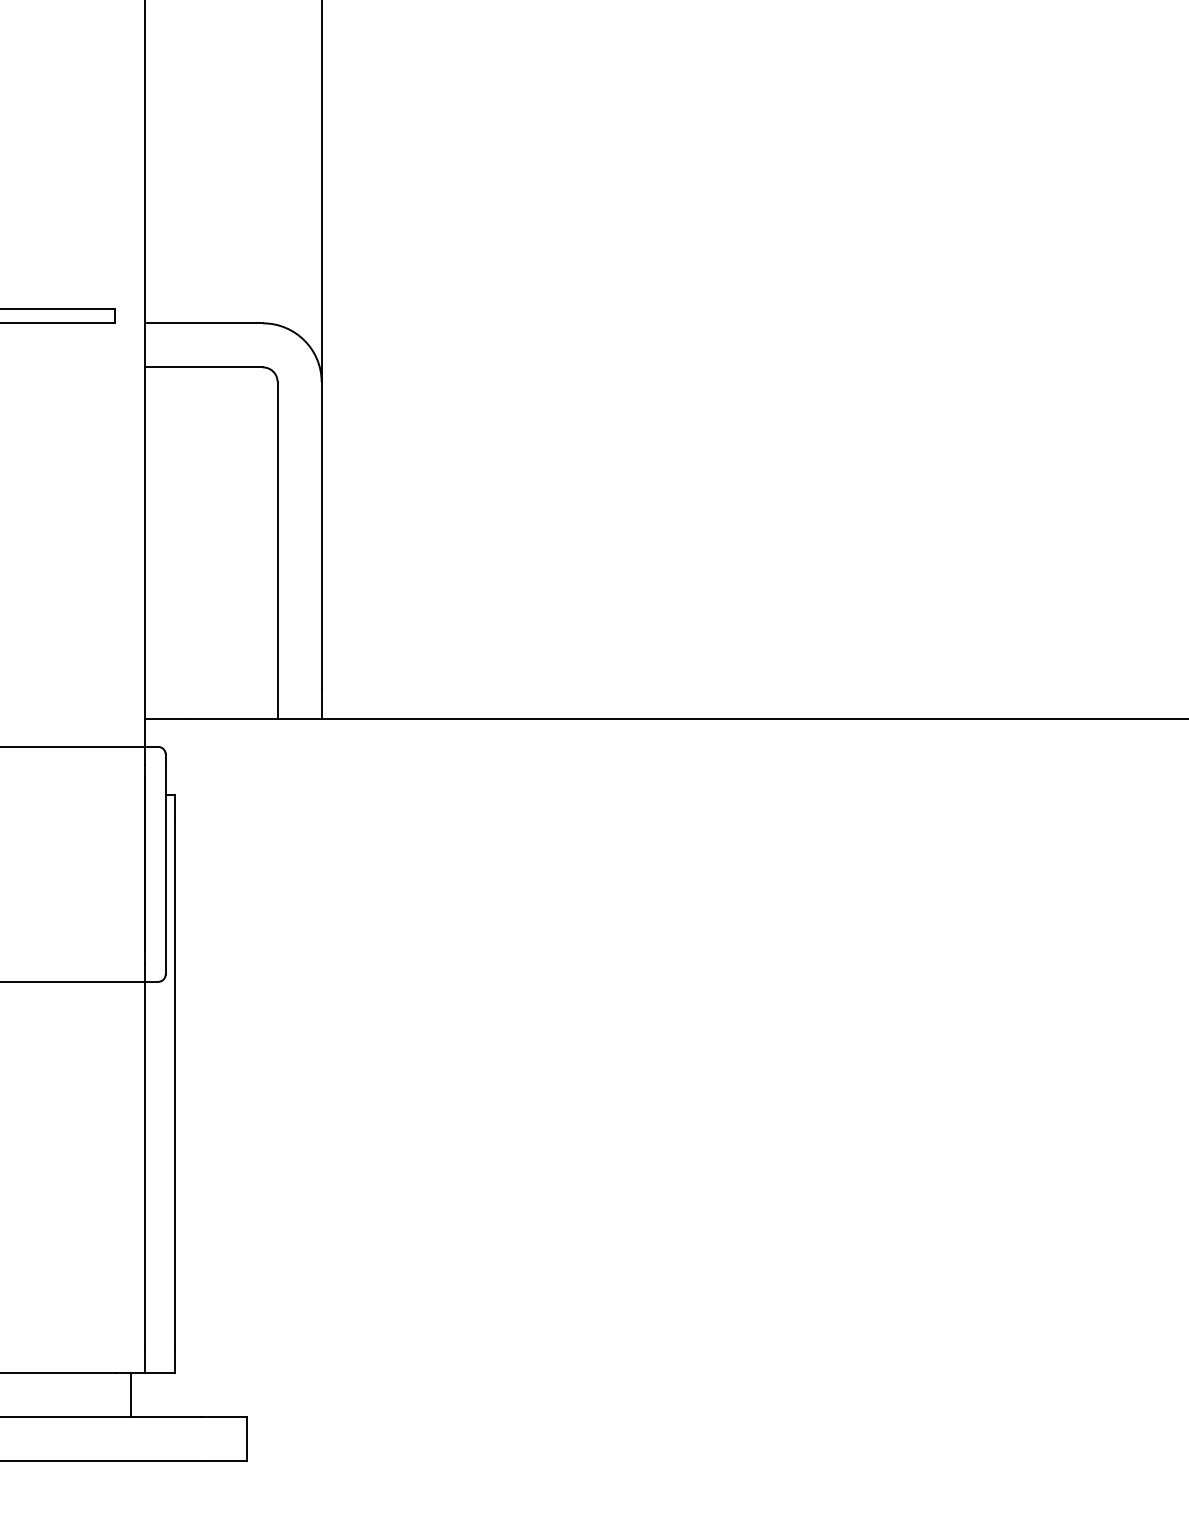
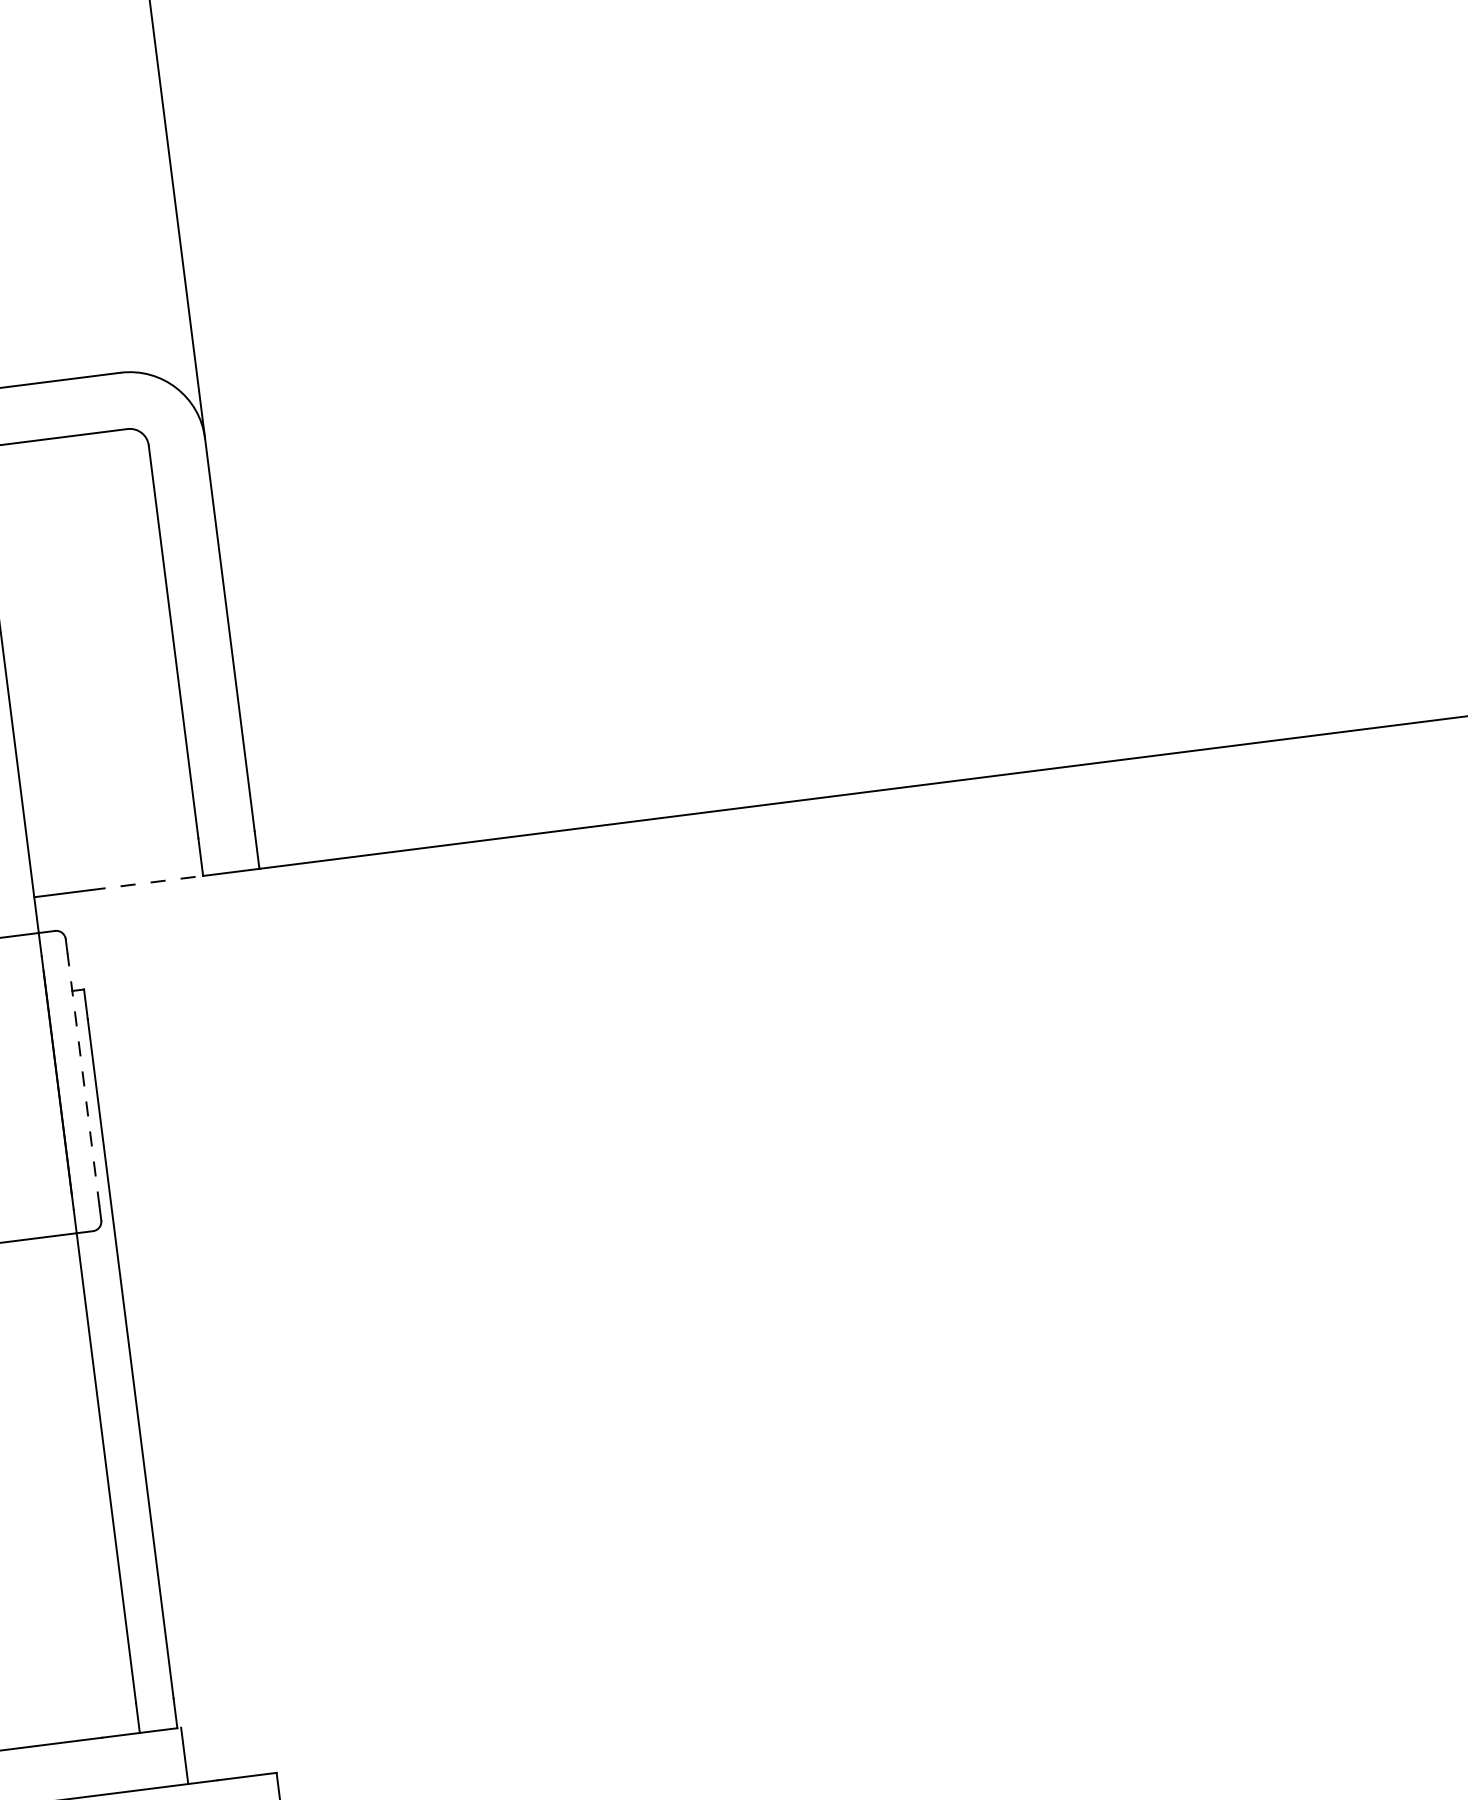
line: (234, 718) -> (147, 882), solid -> dashed
line: (165, 863) -> (83, 1078), solid -> dashed
line: (130, 1394) -> (184, 1755), moved

